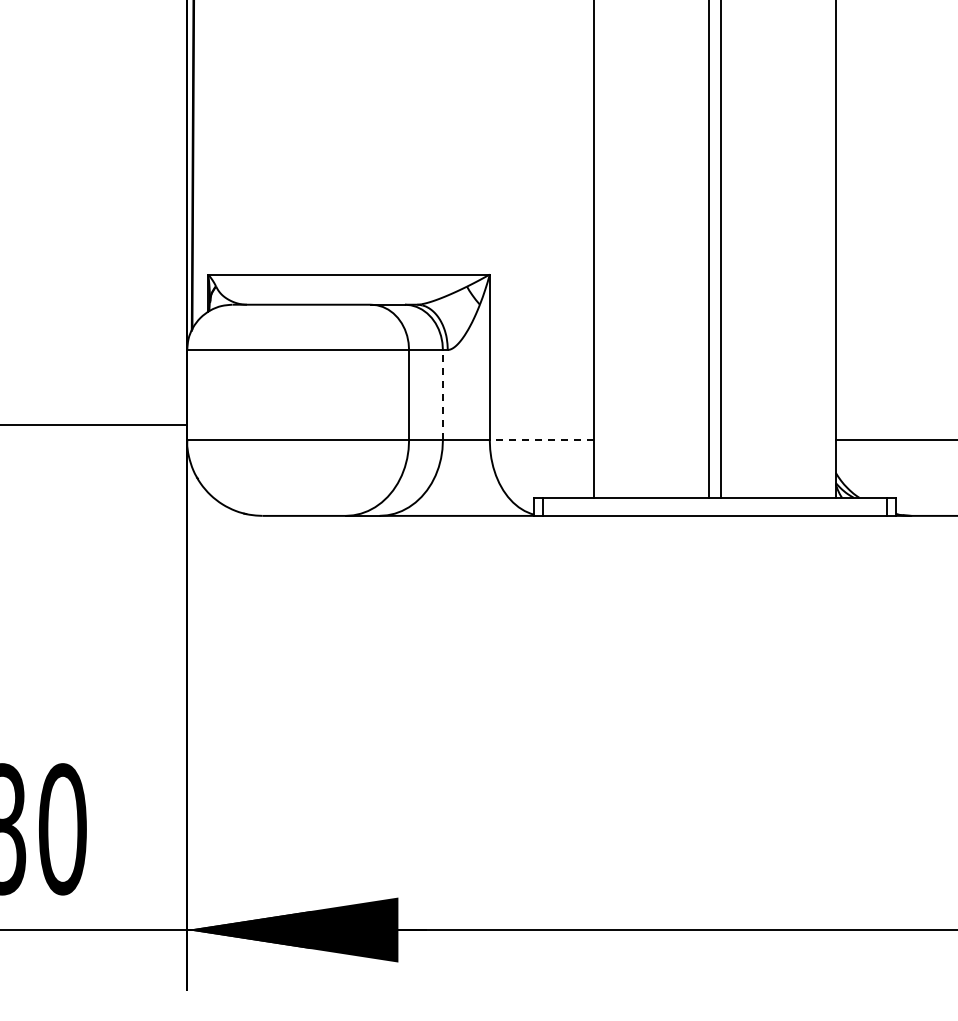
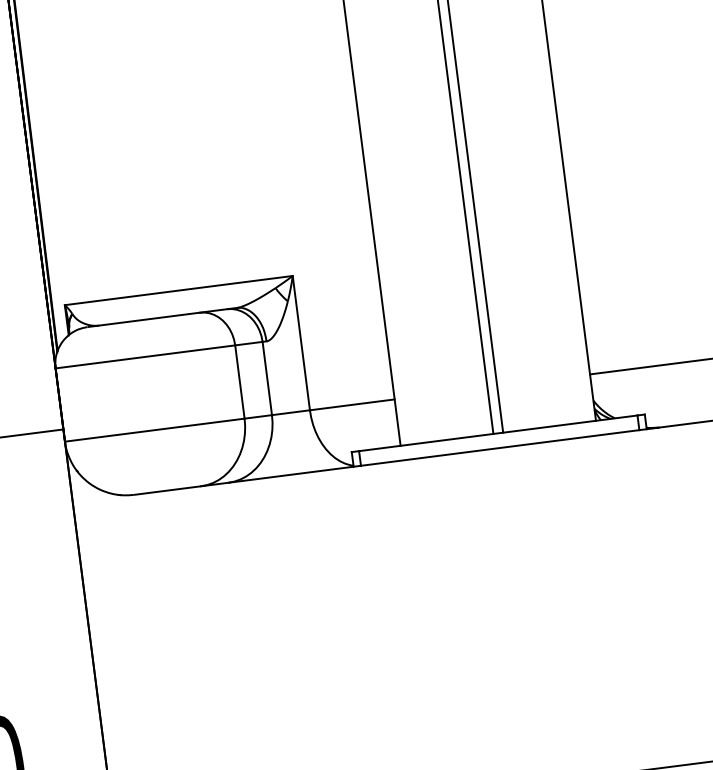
line: (442, 394) -> (266, 377), dashed -> solid
line: (541, 440) -> (351, 404), dashed -> solid

